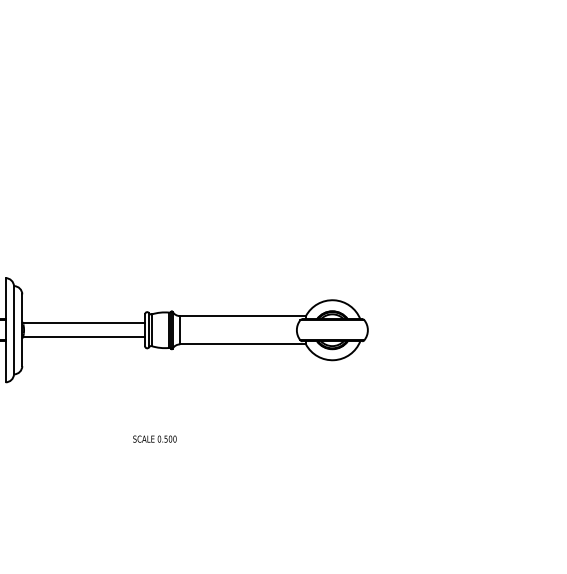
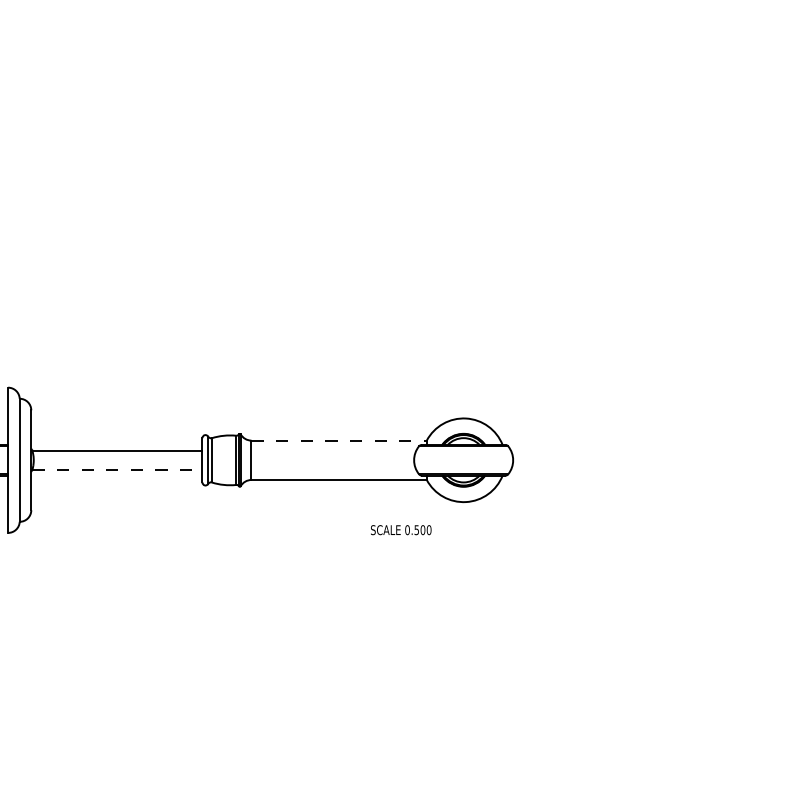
line: (243, 316) -> (339, 440), solid -> dashed
line: (84, 336) -> (117, 469), solid -> dashed
text: (155, 439) -> (401, 530), moved

